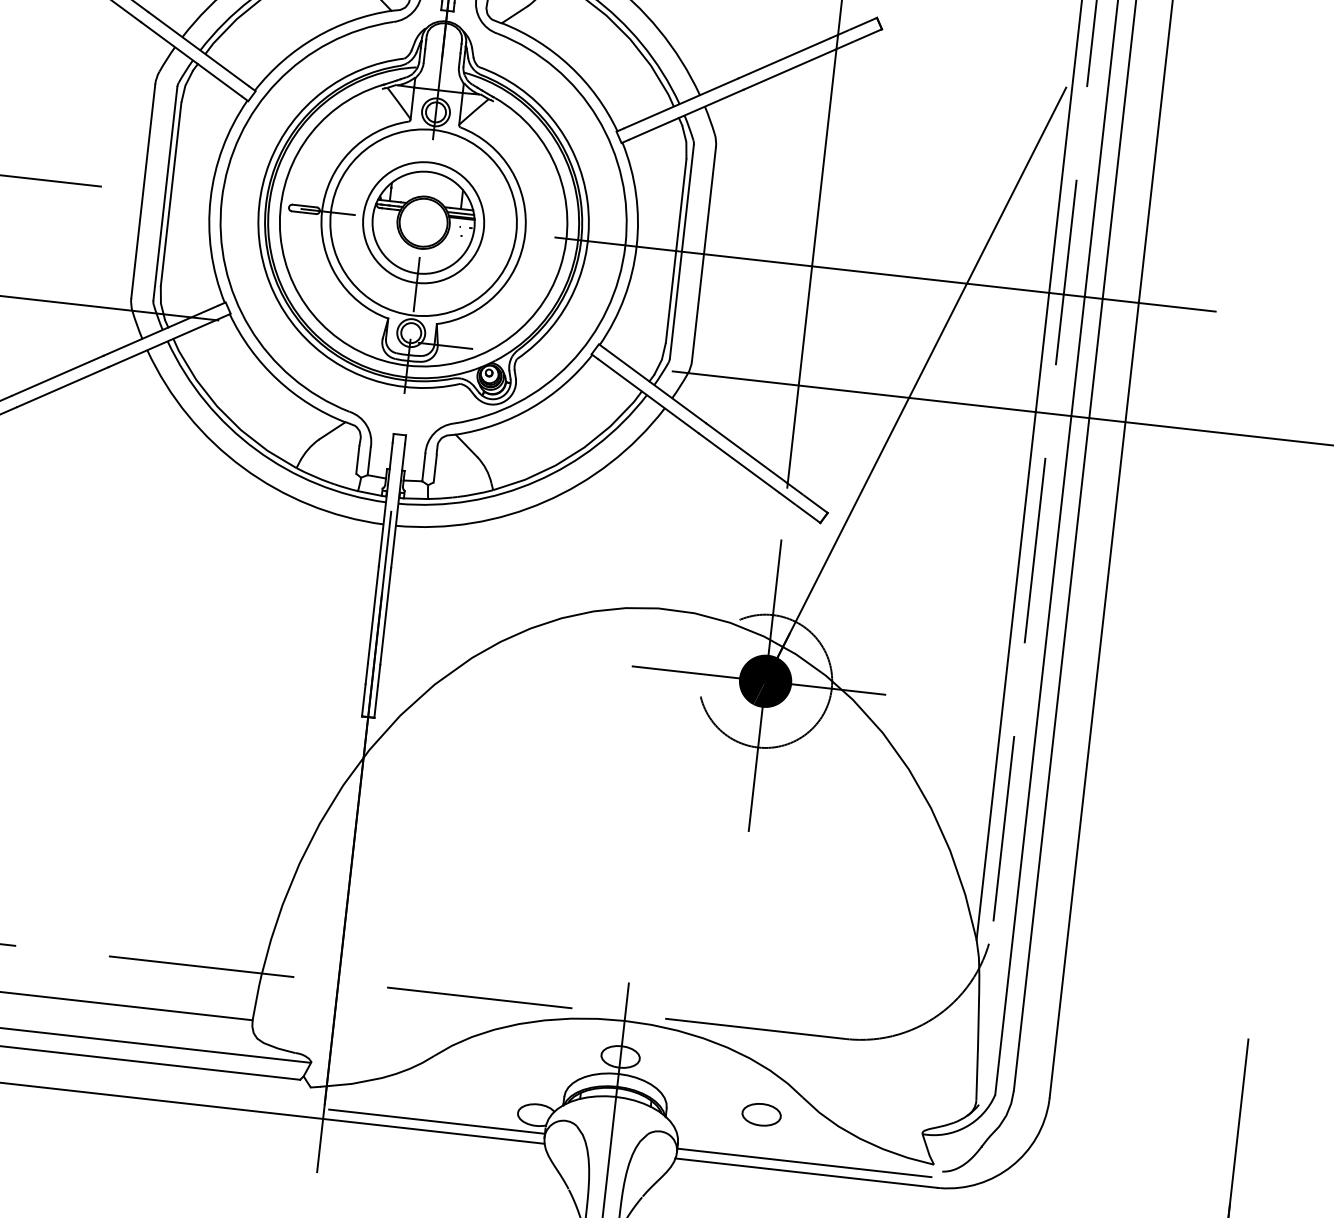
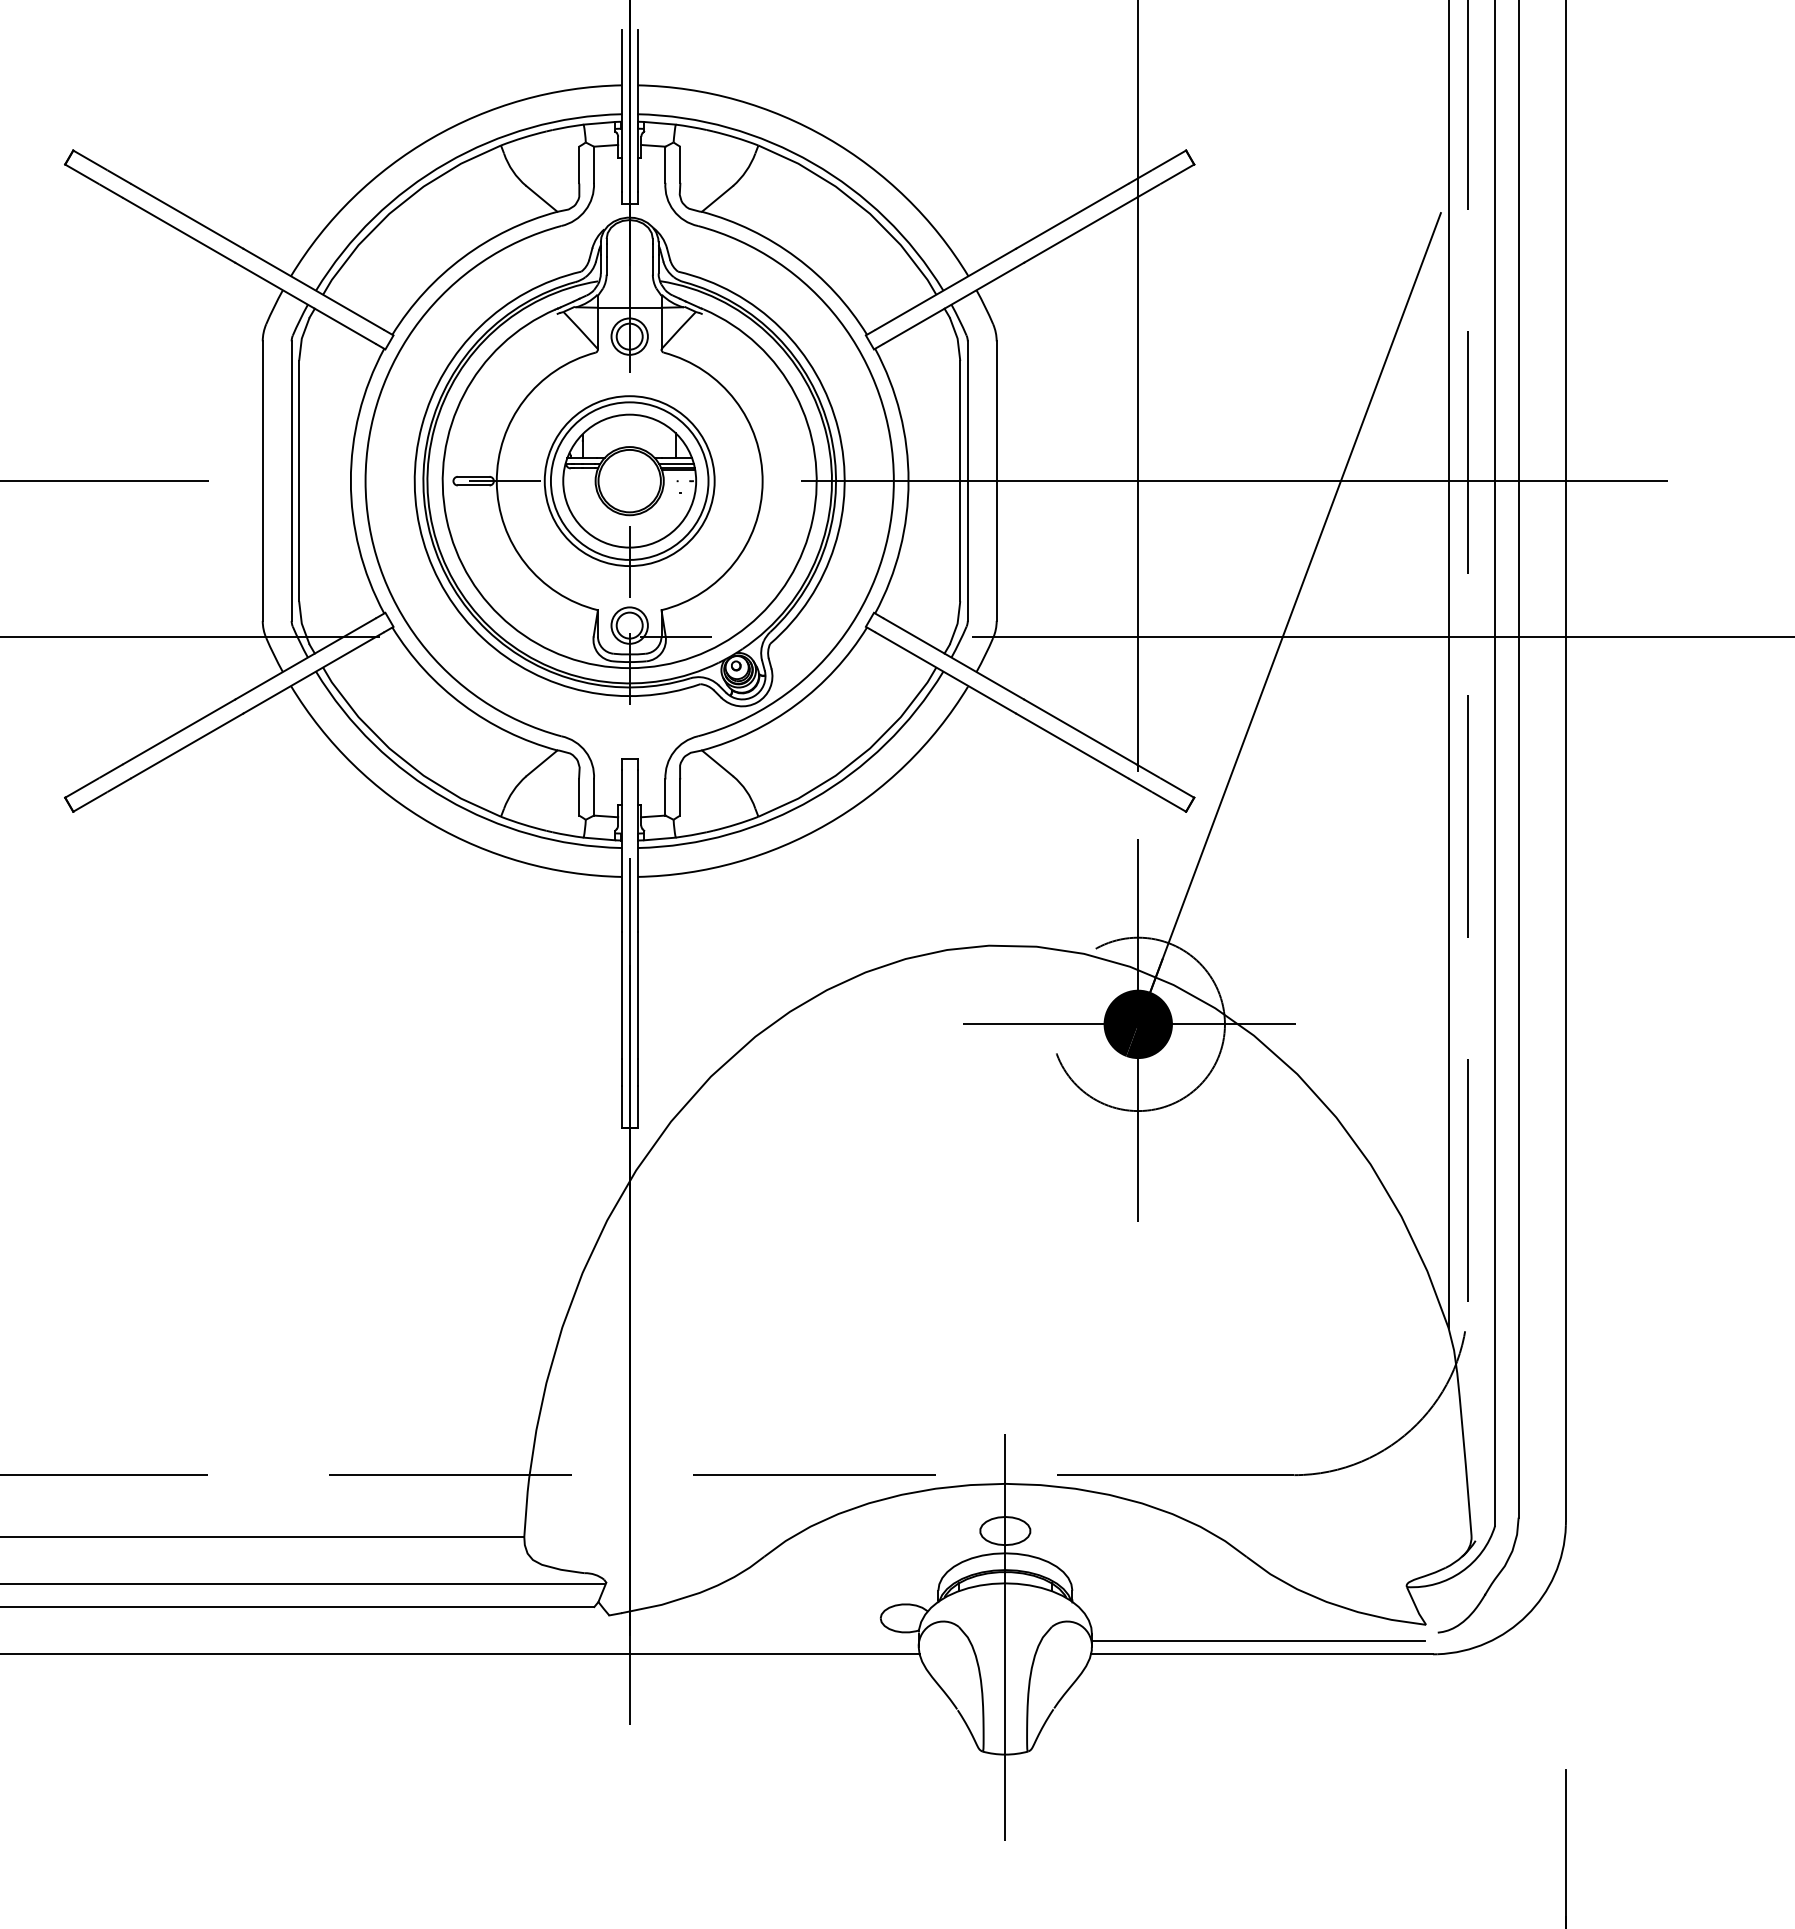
circle: (423, 222) -> (629, 480), size x0.7
part: (761, 1114) -> (1195, 1585), removed
line: (437, 1121) -> (777, 1641), removed

